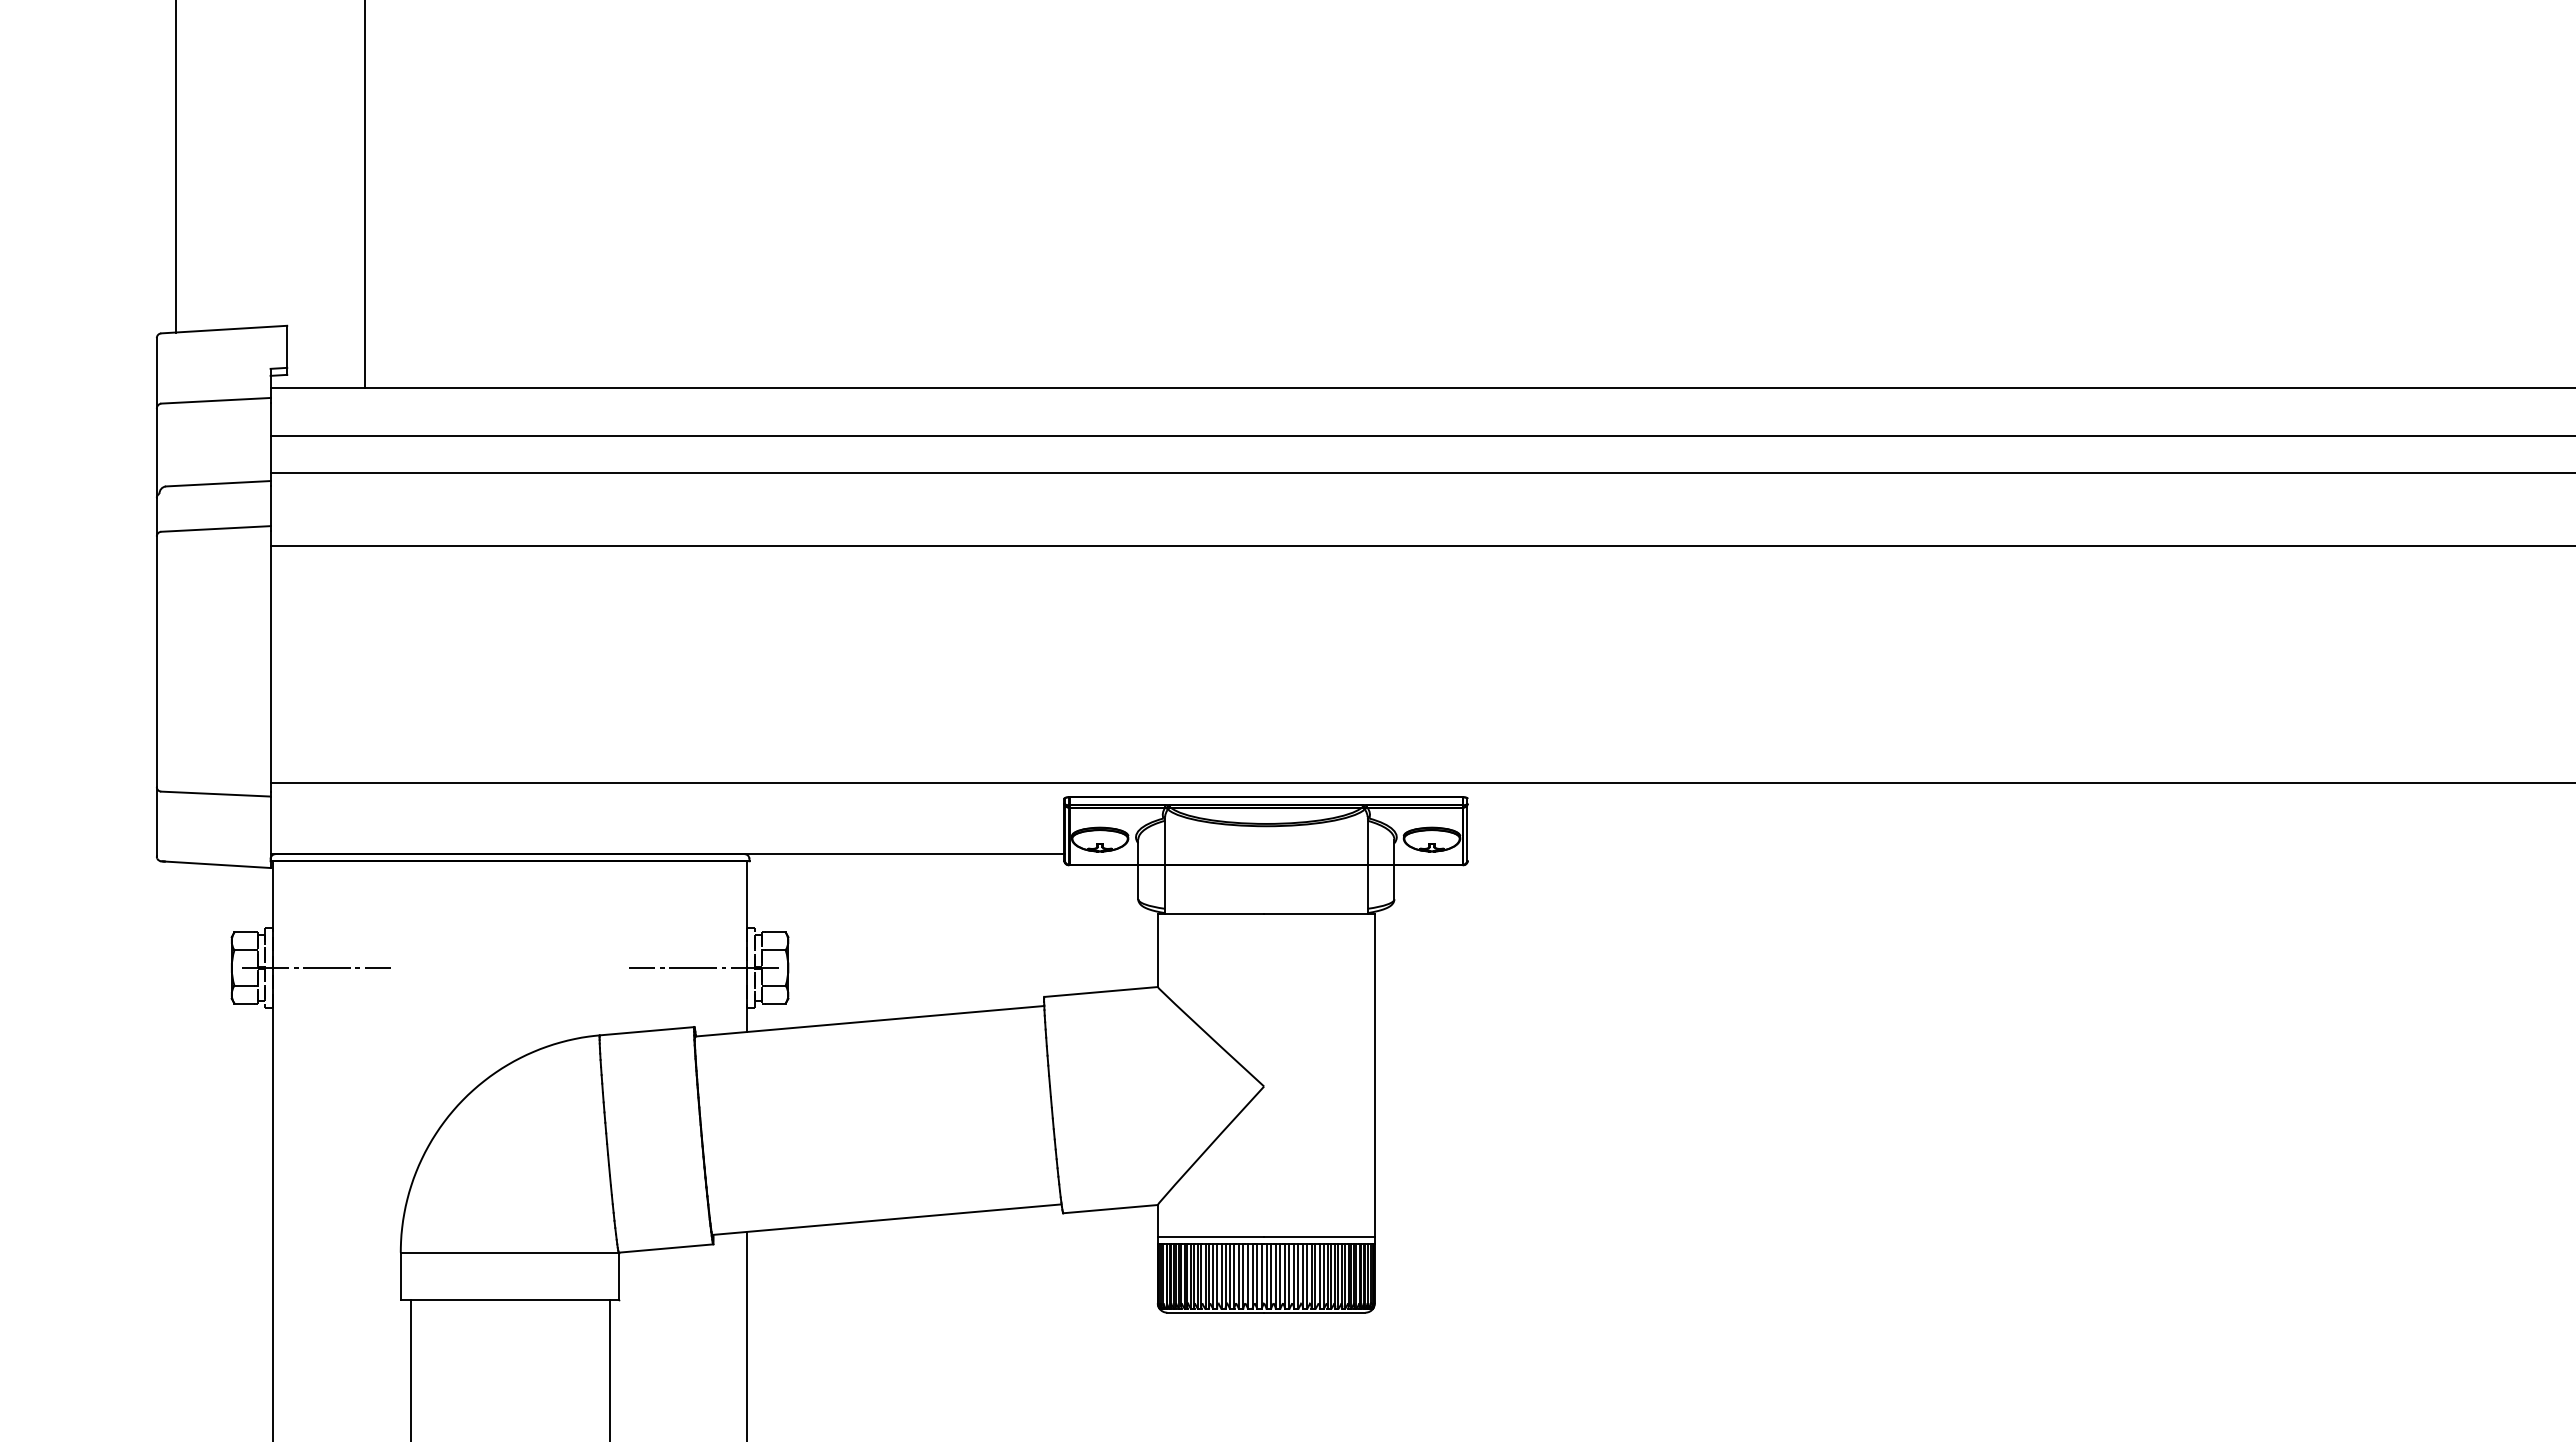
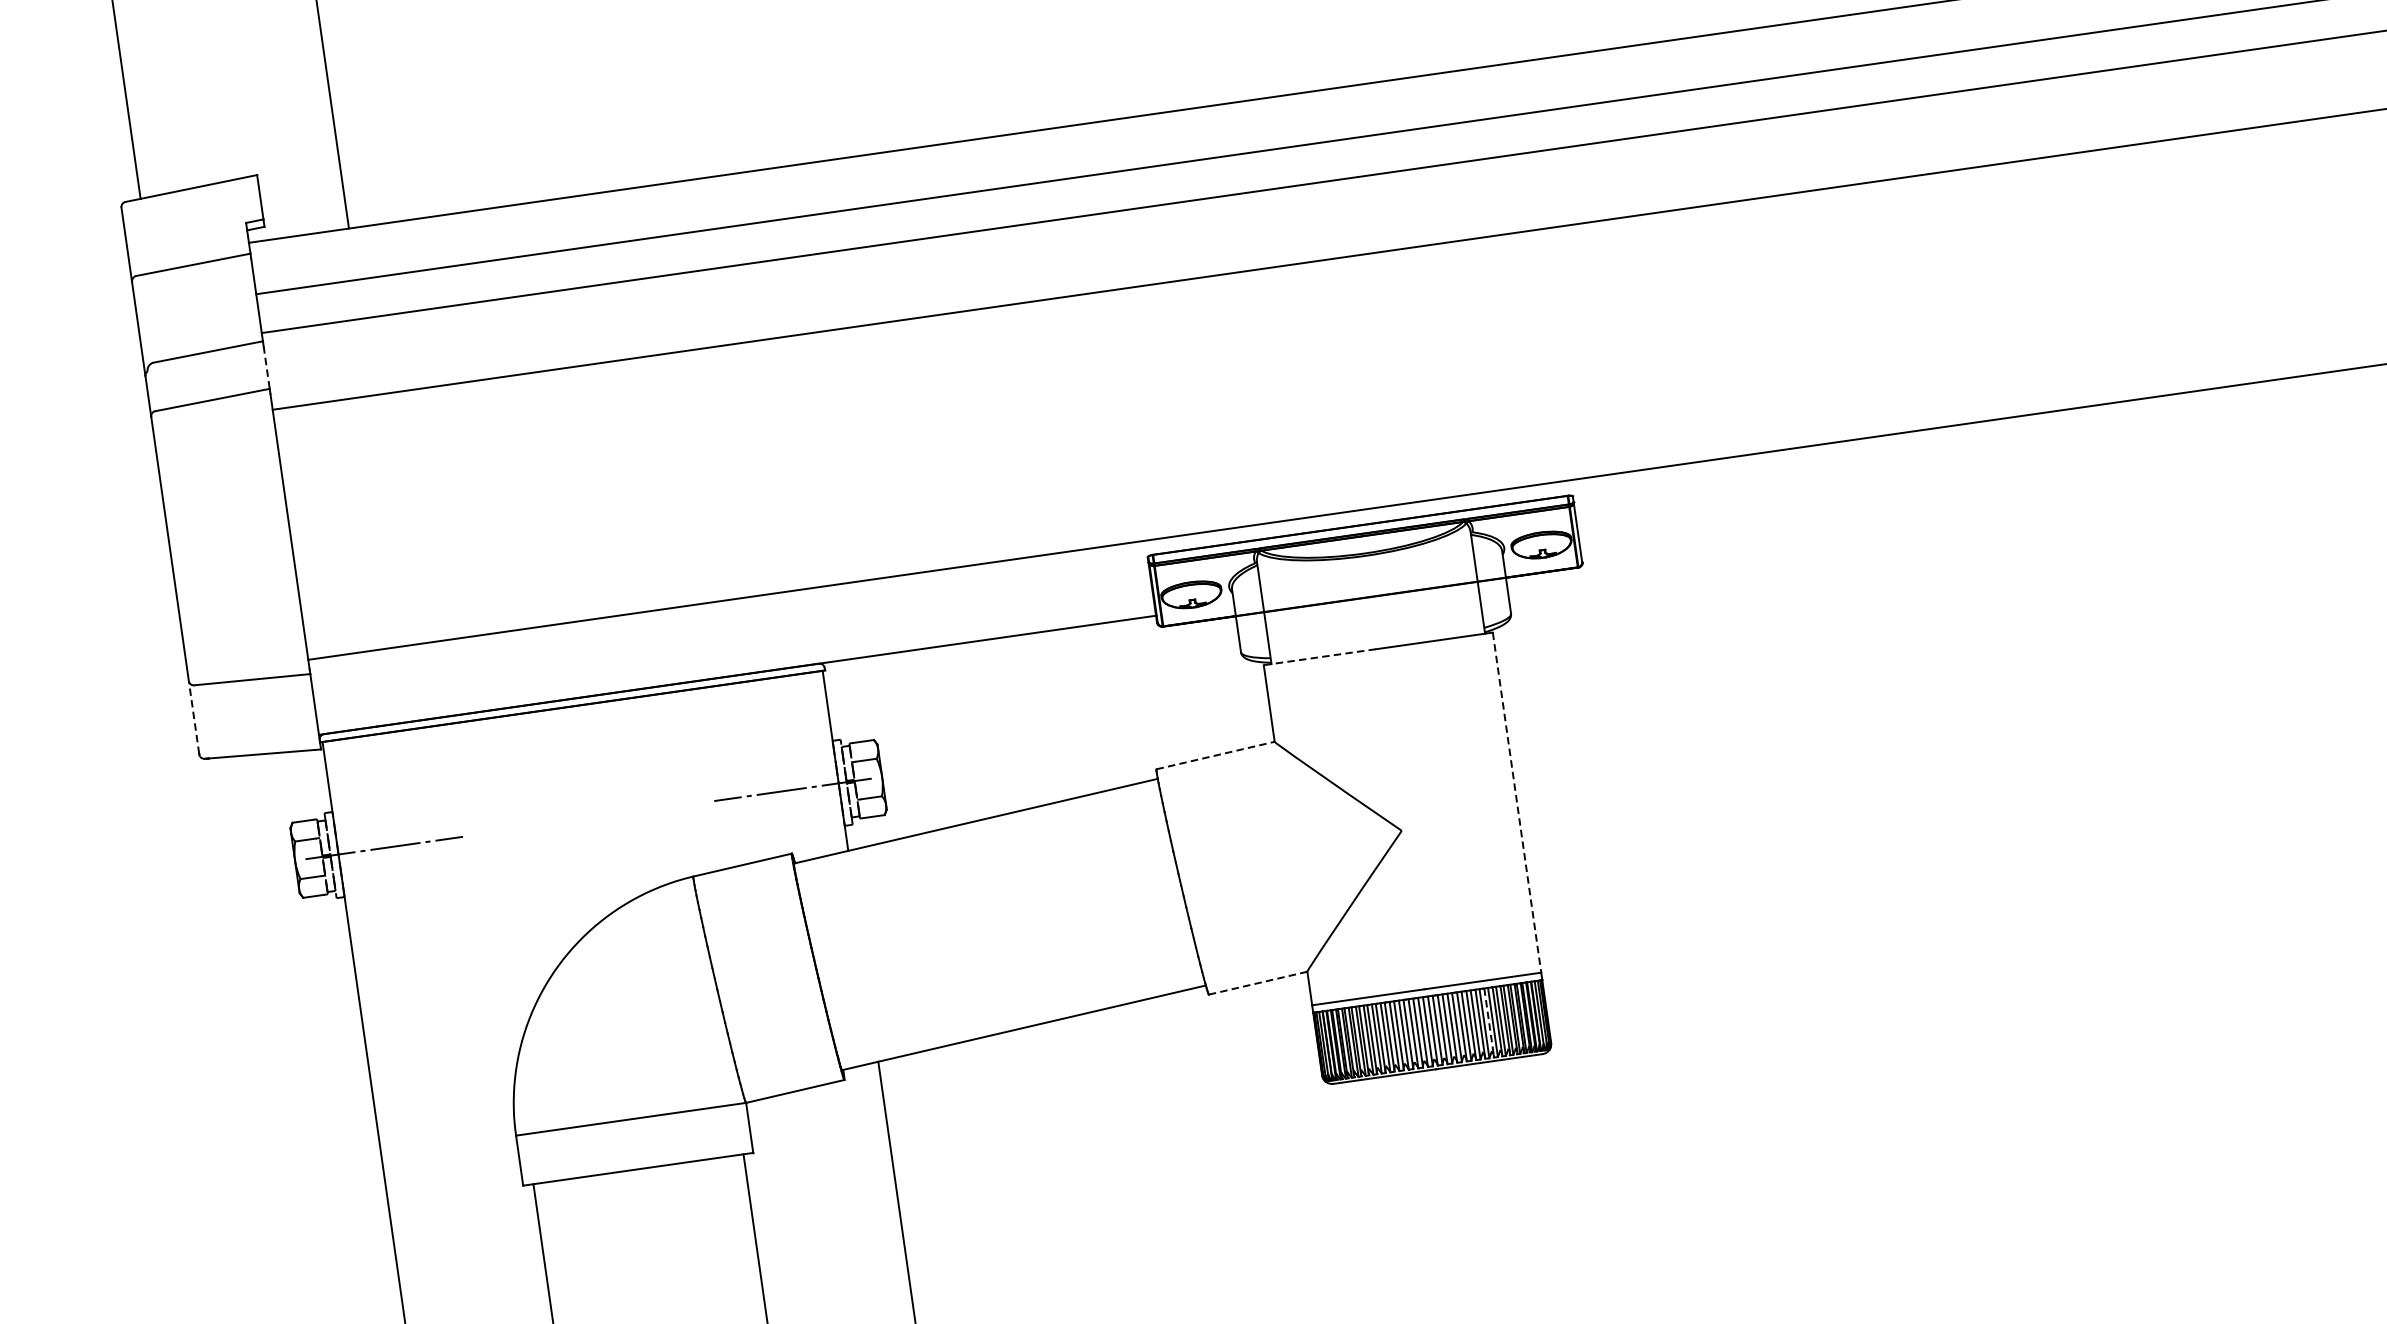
line: (270, 506) -> (266, 368), solid -> dashed
line: (156, 821) -> (193, 717), solid -> dashed
line: (1210, 914) -> (1319, 657), solid -> dashed
line: (1101, 991) -> (1215, 754), solid -> dashed
line: (1374, 1076) -> (1516, 803), solid -> dashed
line: (1110, 1209) -> (1258, 983), solid -> dashed
line: (1319, 1275) -> (1488, 1021), solid -> dashed

